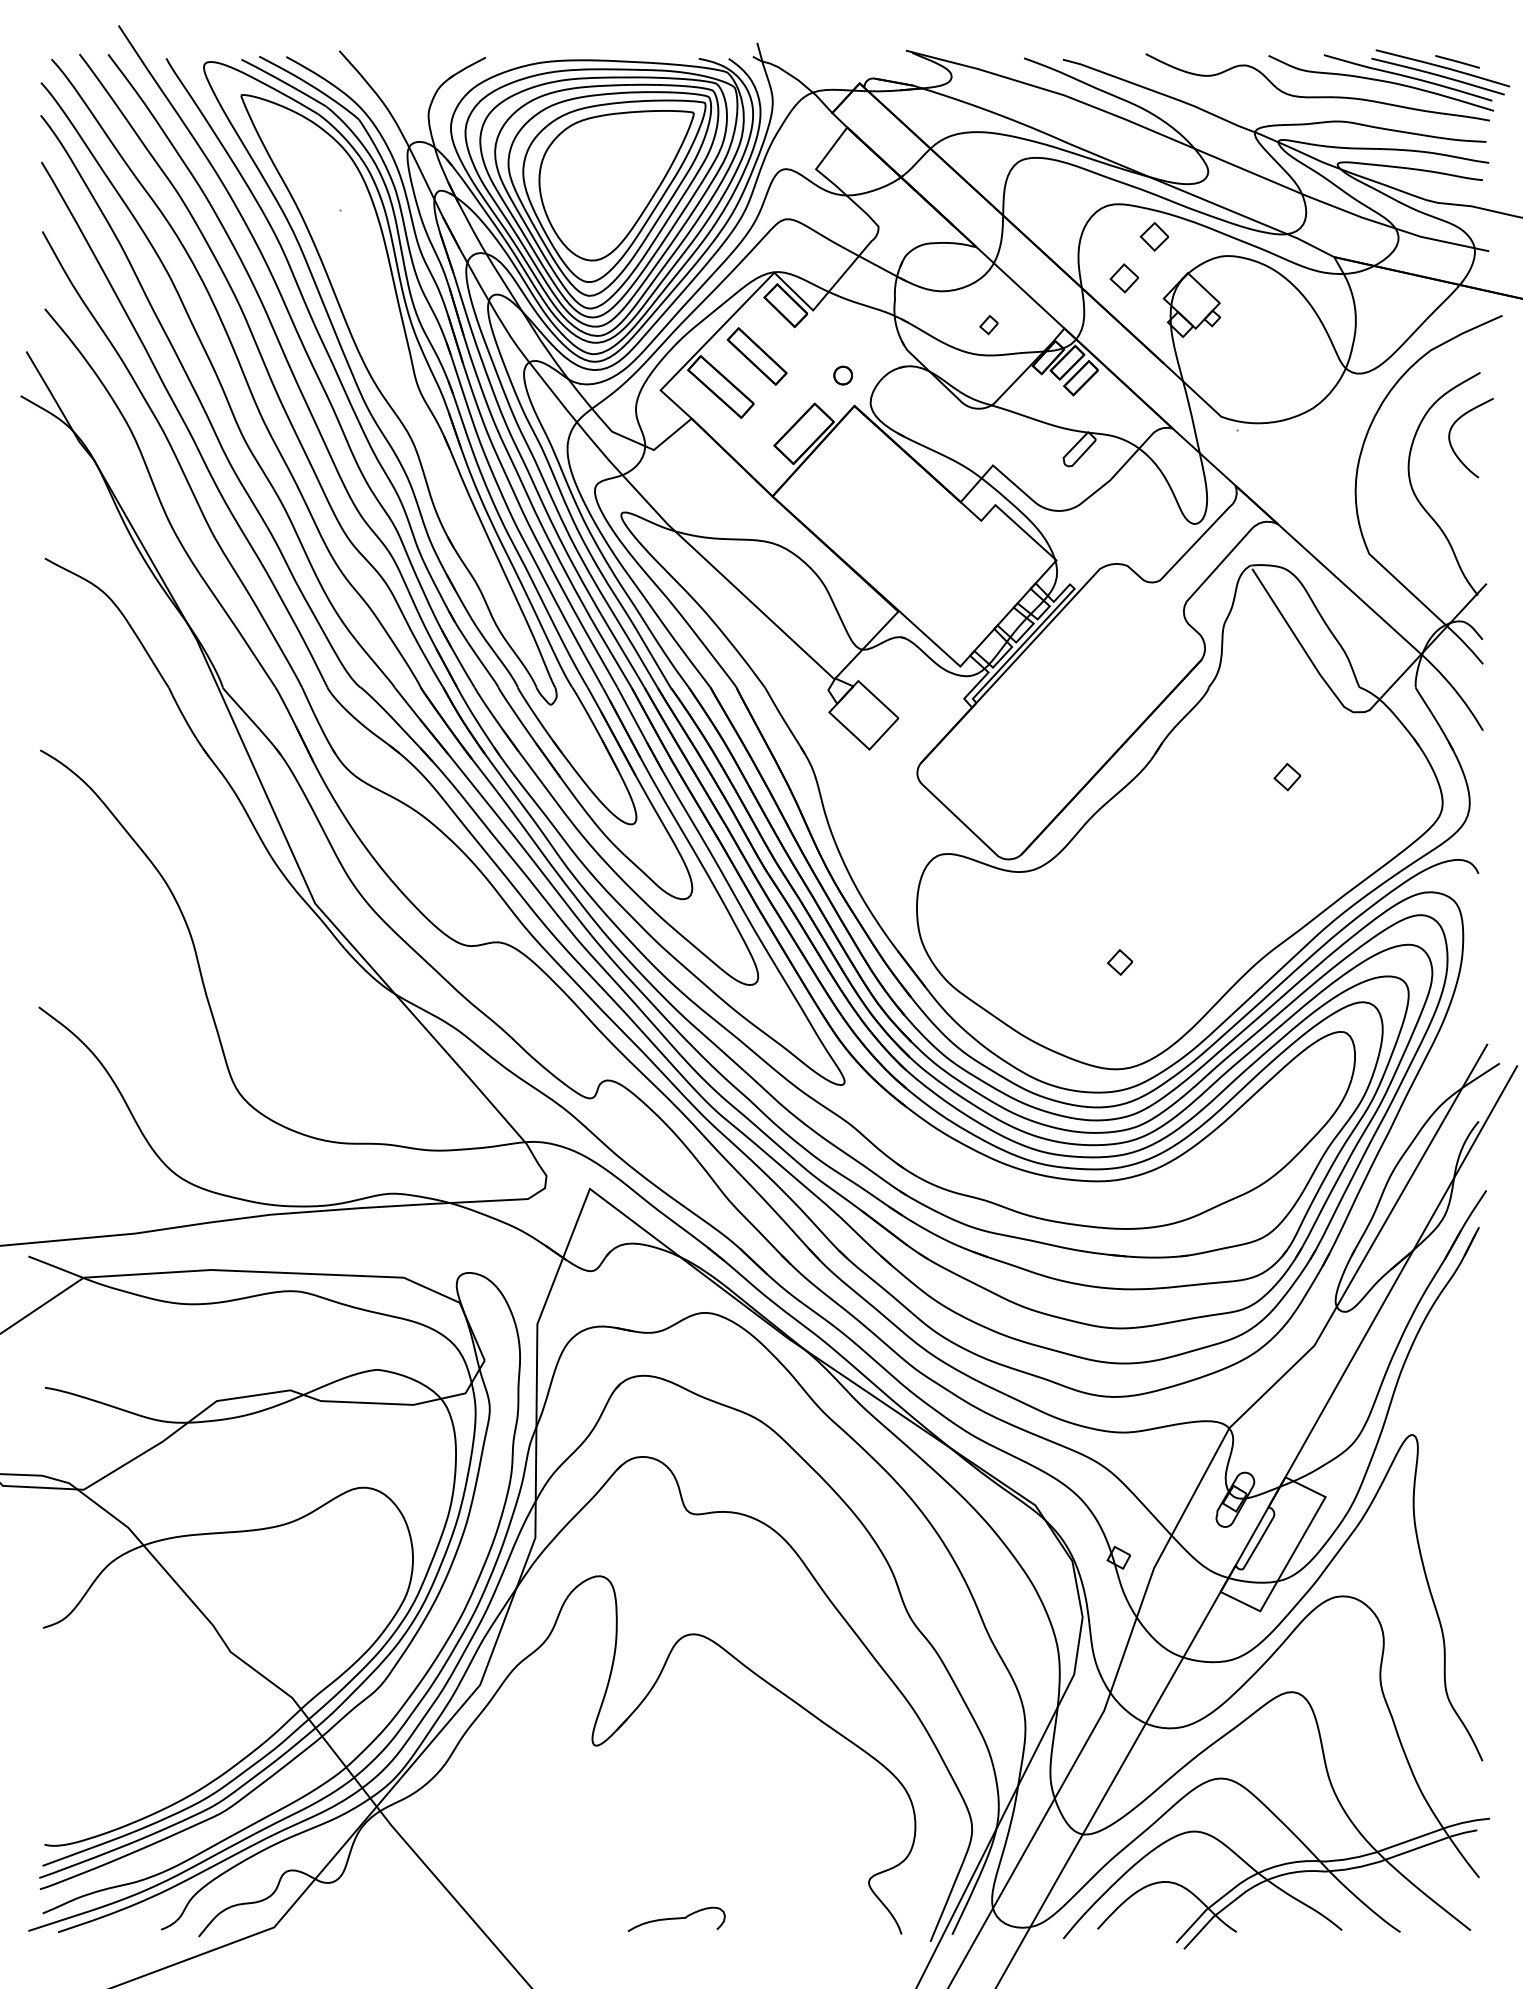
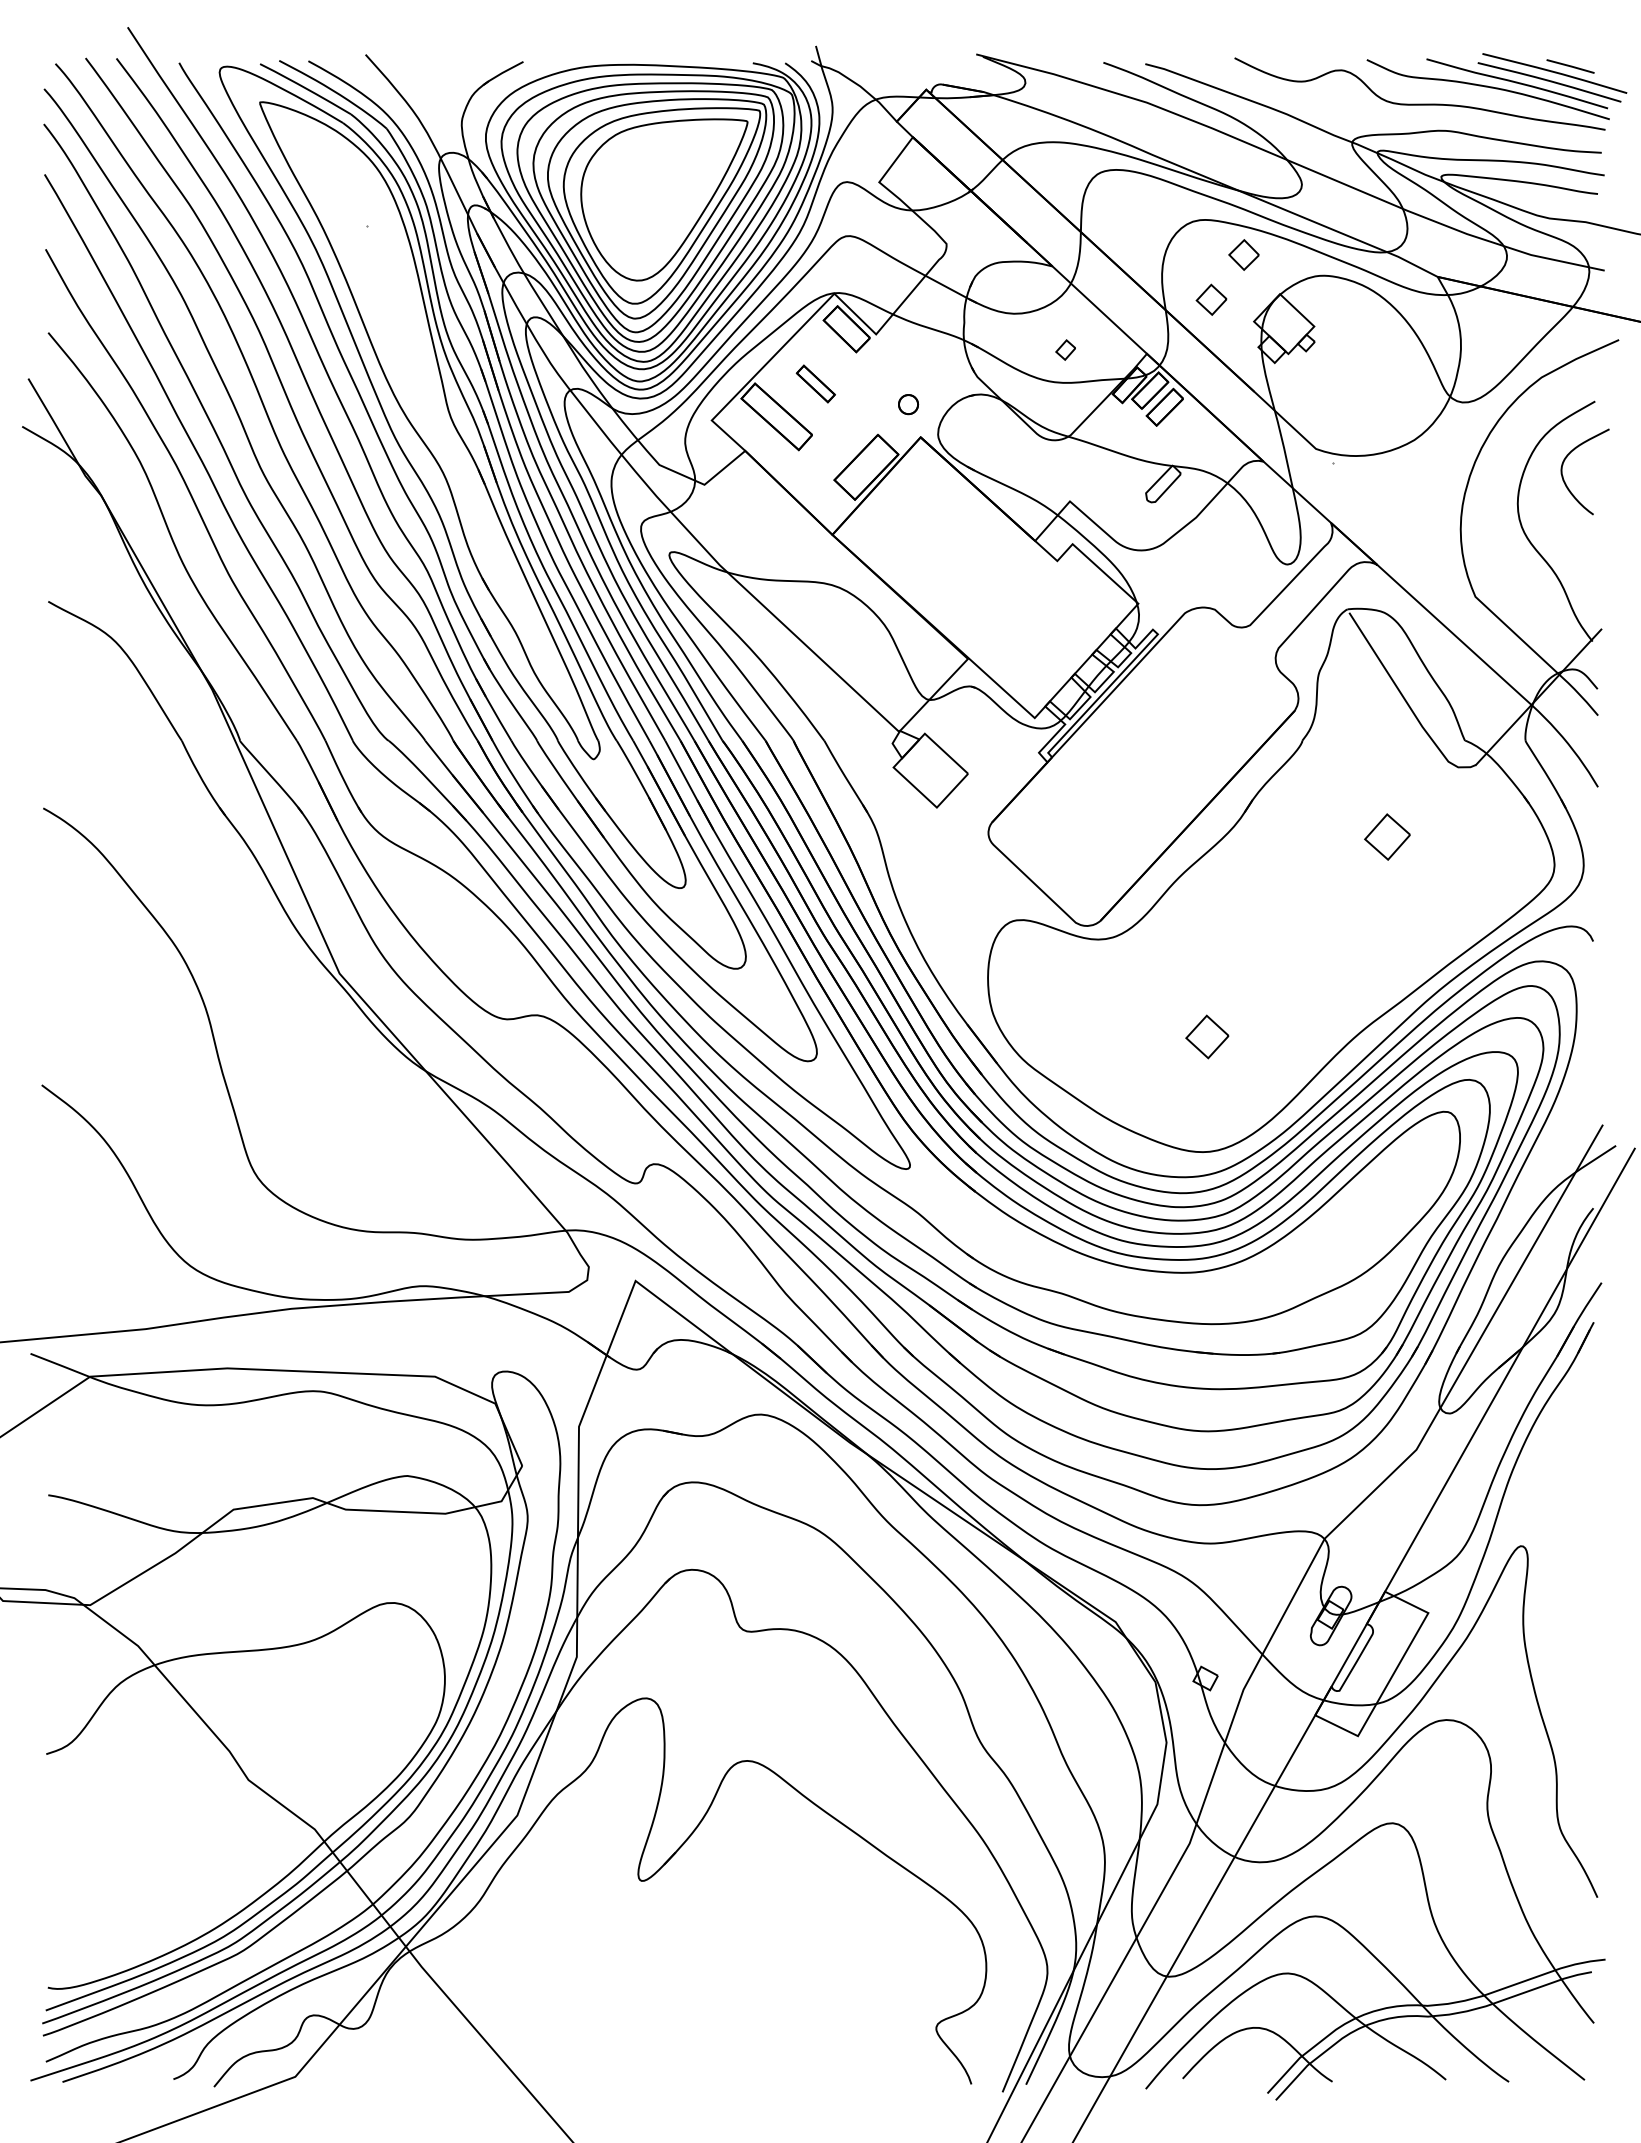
part: (756, 356) -> (815, 383), size x0.6
part: (1286, 777) -> (1386, 837), size x1.6
part: (1119, 962) -> (1206, 1036), size x1.6
curve: (676, 1918) -> (728, 2067), removed

